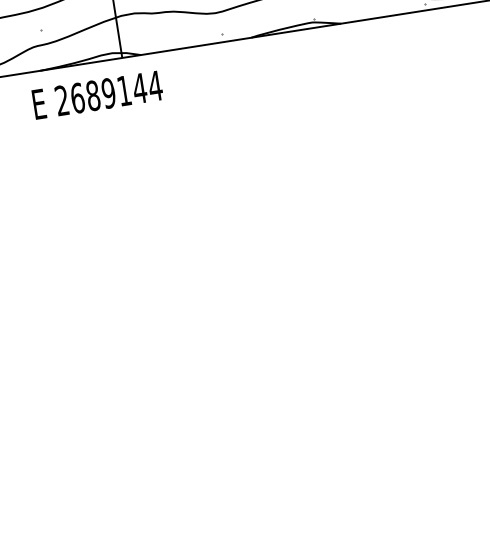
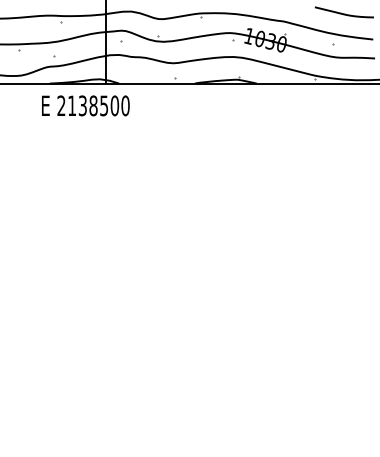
text: (115, 91) -> (98, 105), 2689144 -> 2138500

